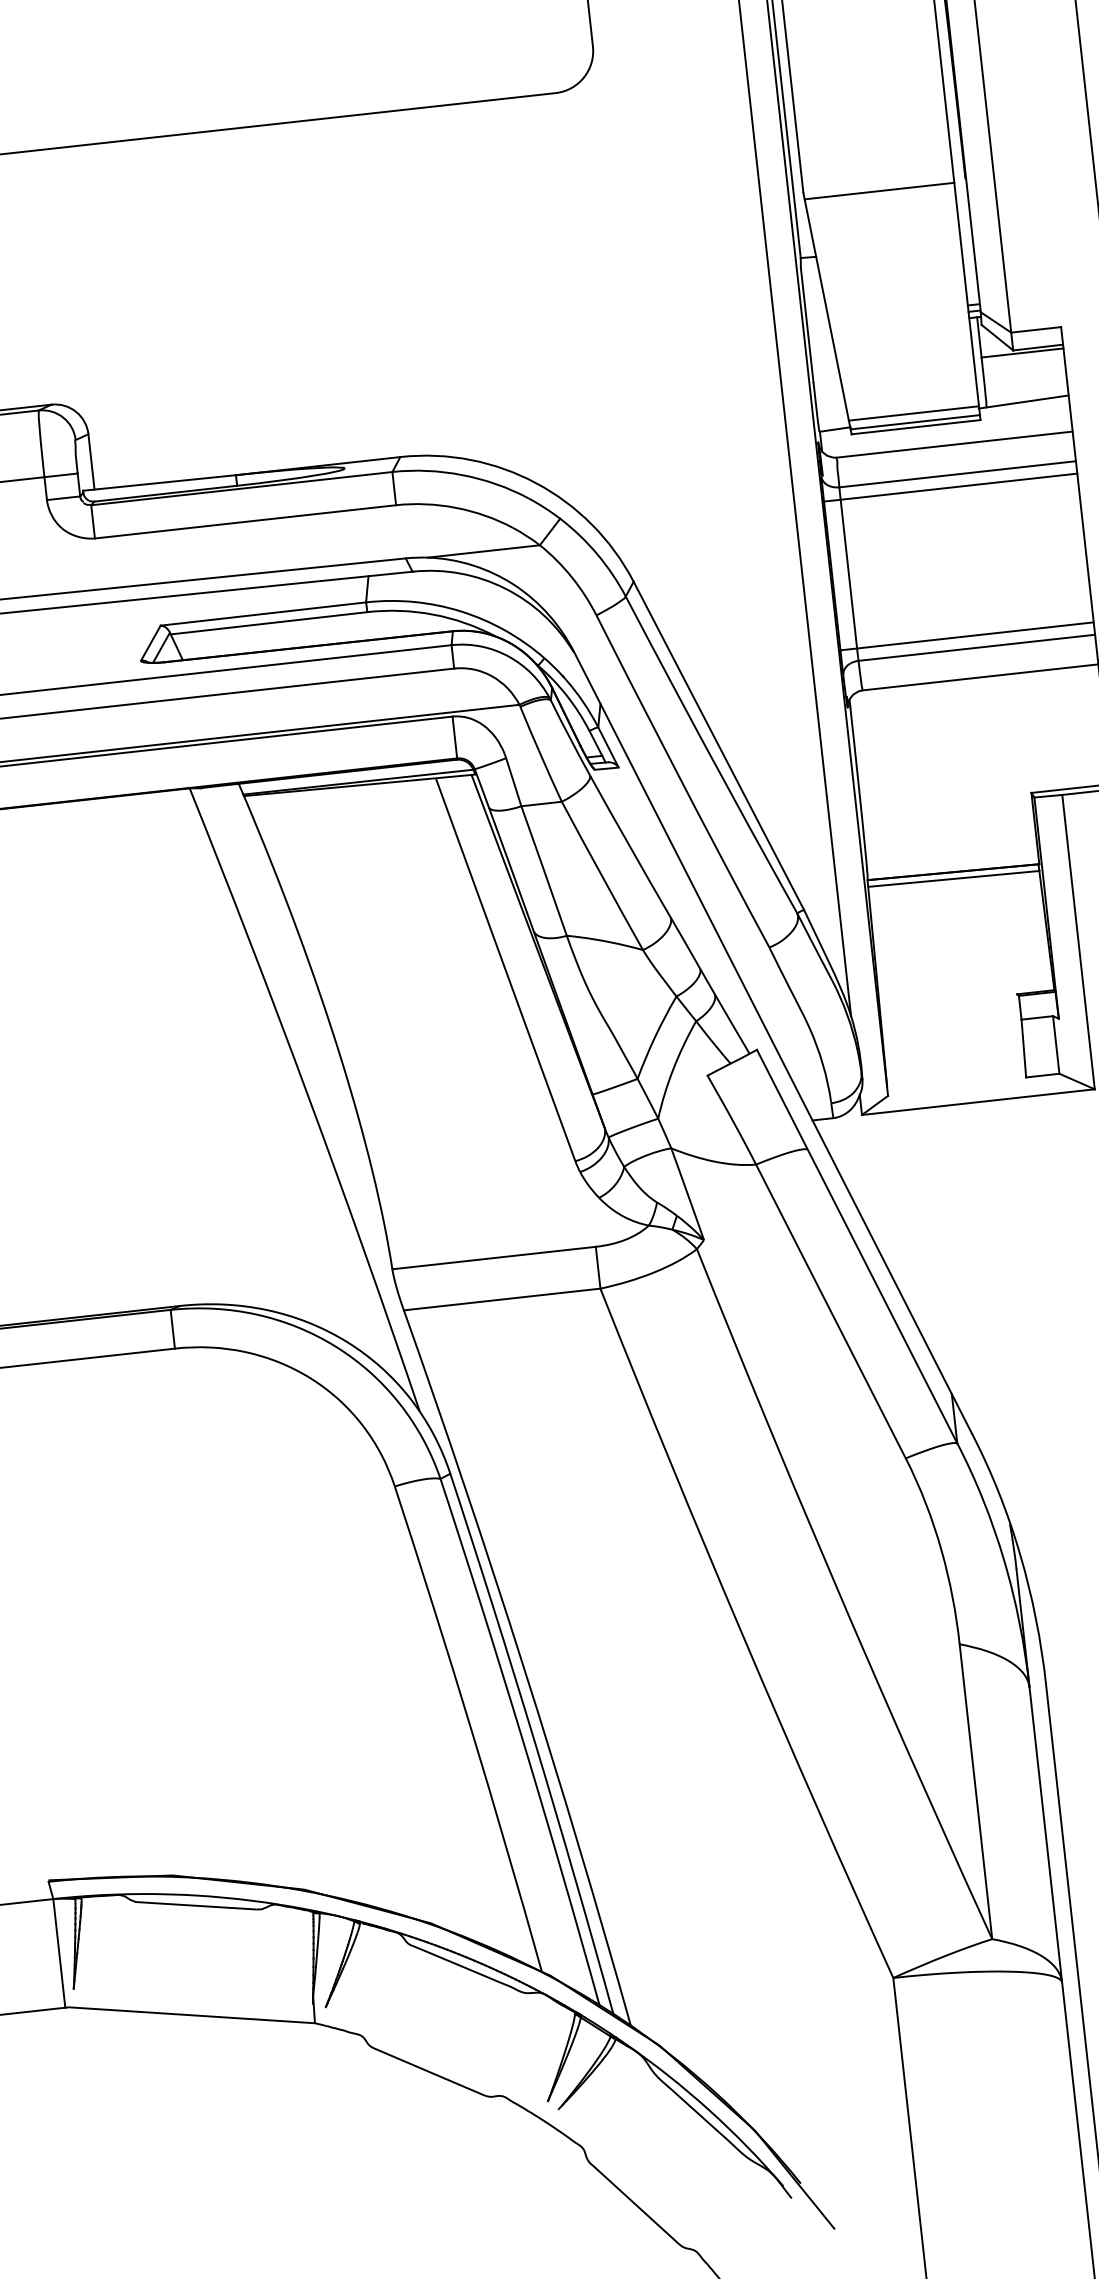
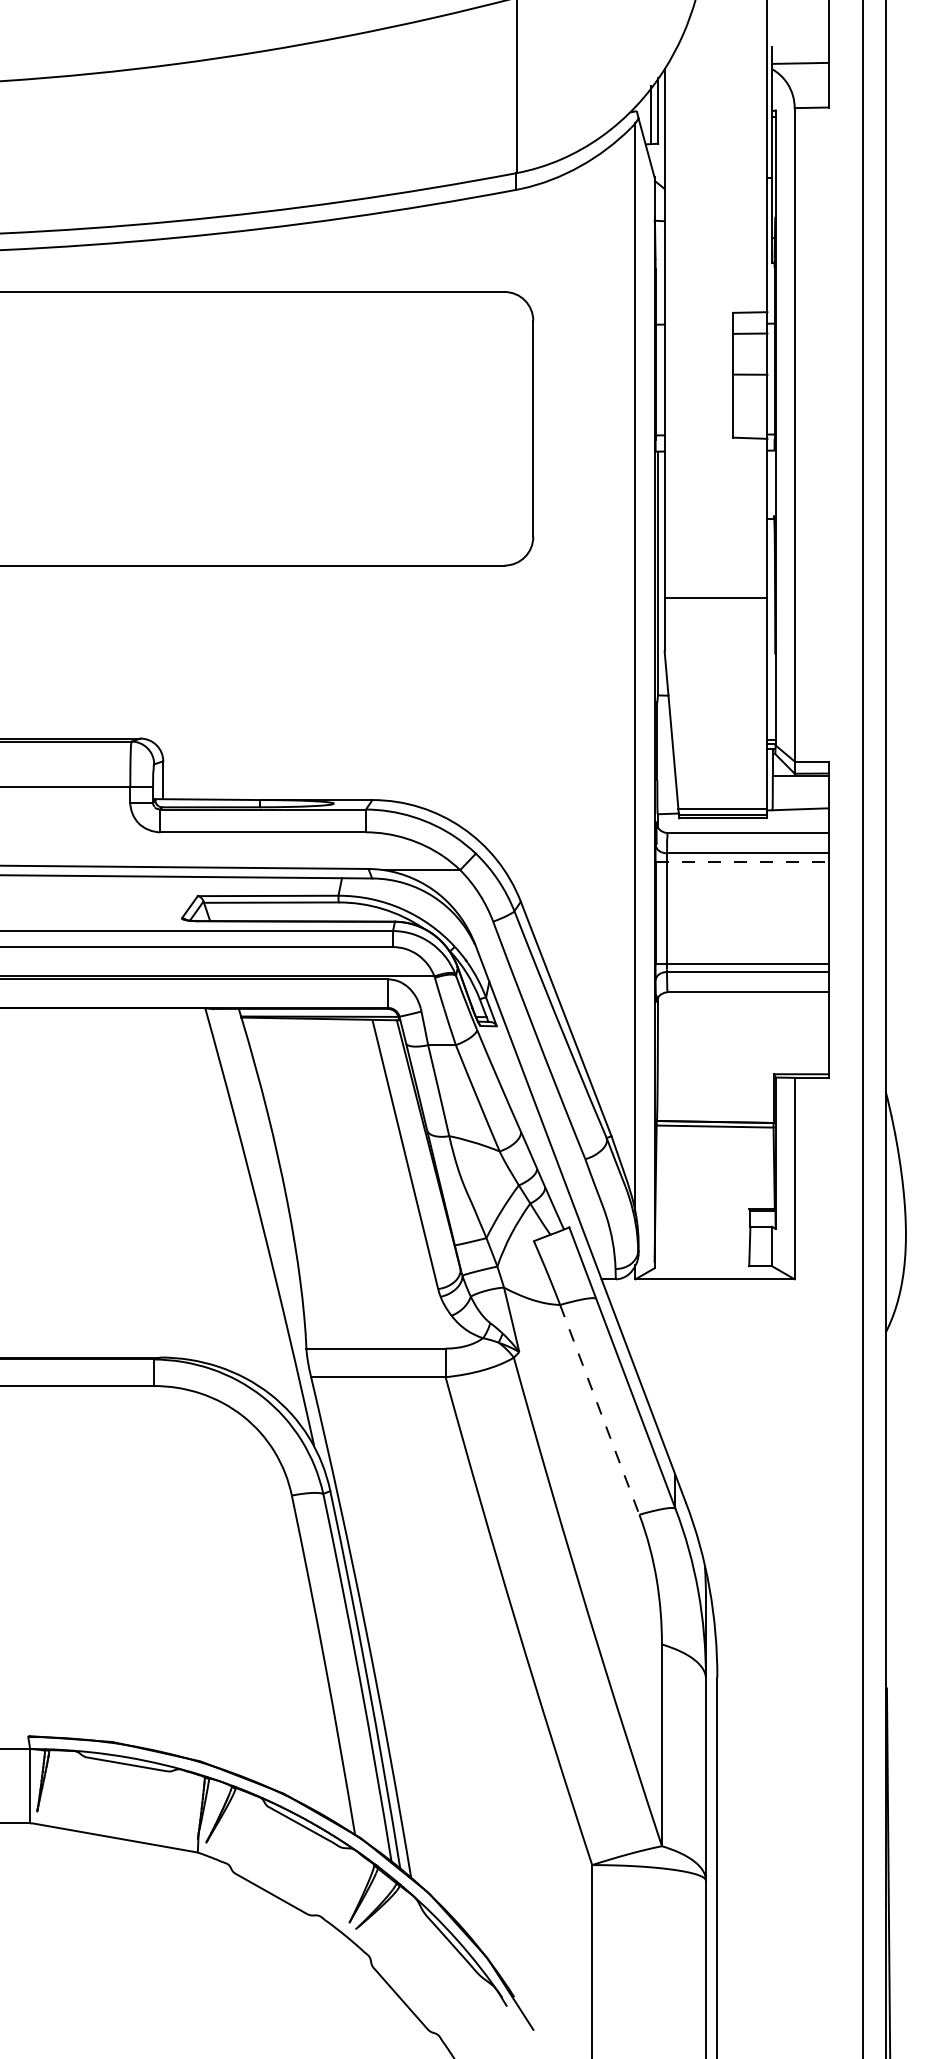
line: (879, 191) -> (716, 598), moved
line: (951, 487) -> (742, 861), solid -> dashed
line: (830, 1312) -> (599, 1410), solid -> dashed

